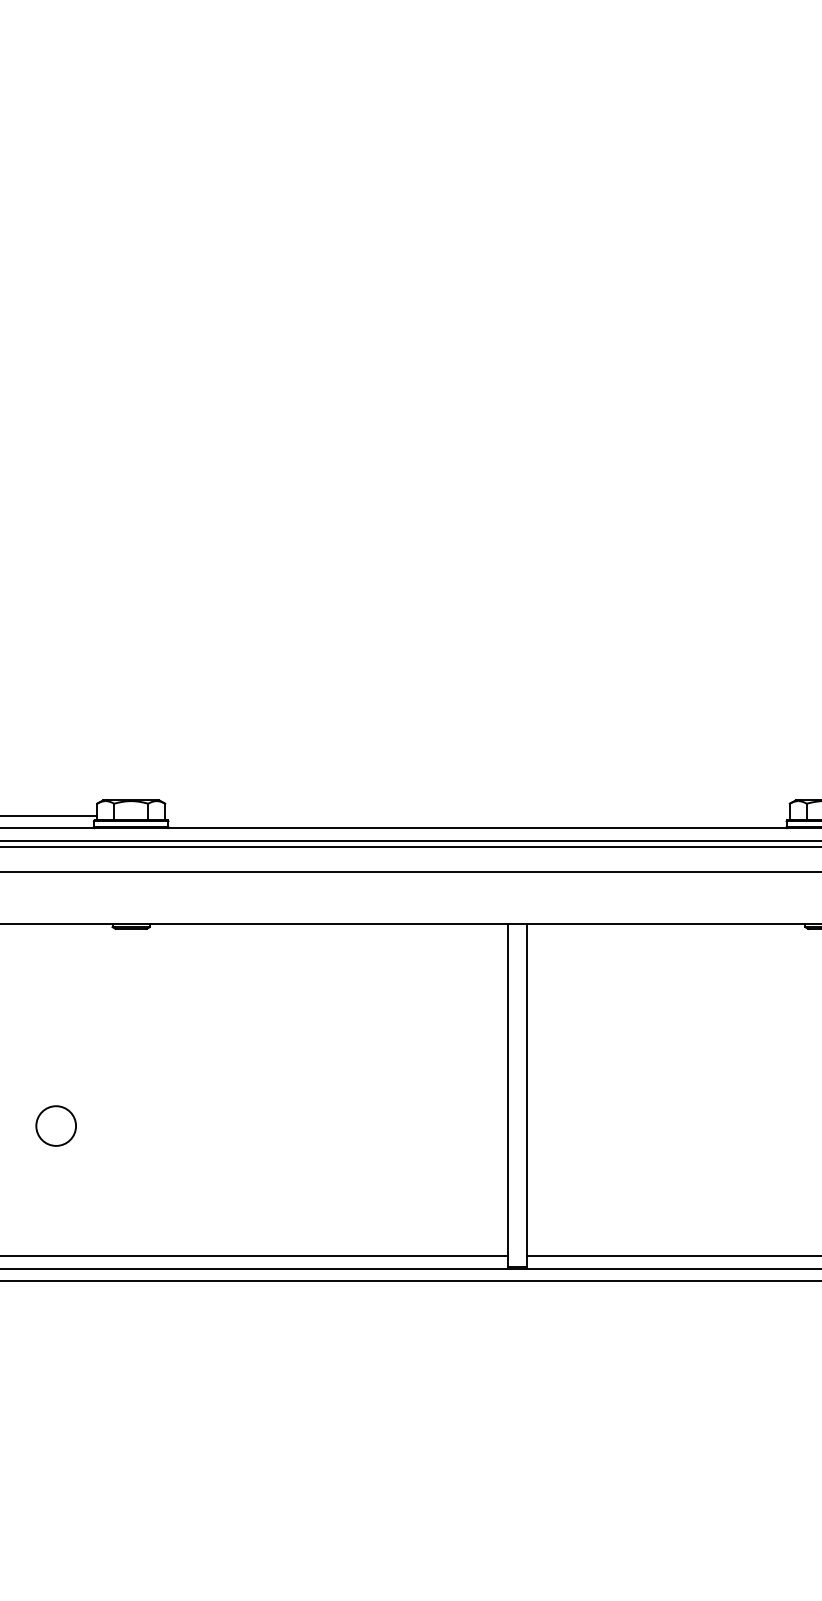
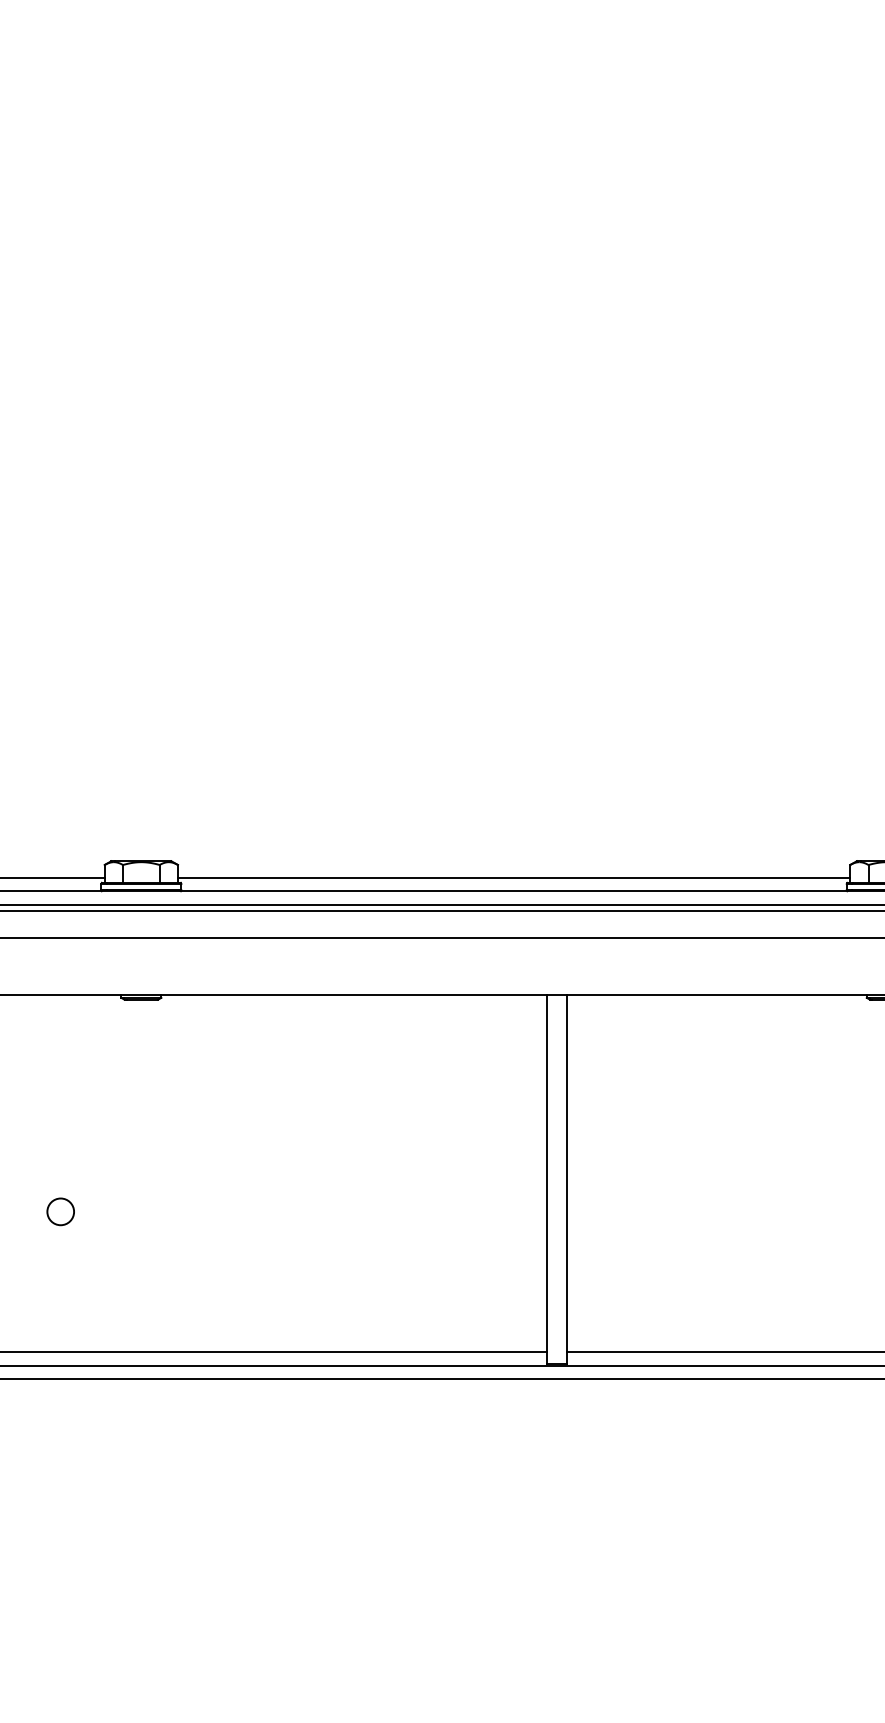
line: (477, 815) -> (514, 877), added
circle: (56, 1125) -> (60, 1211), size x0.62

